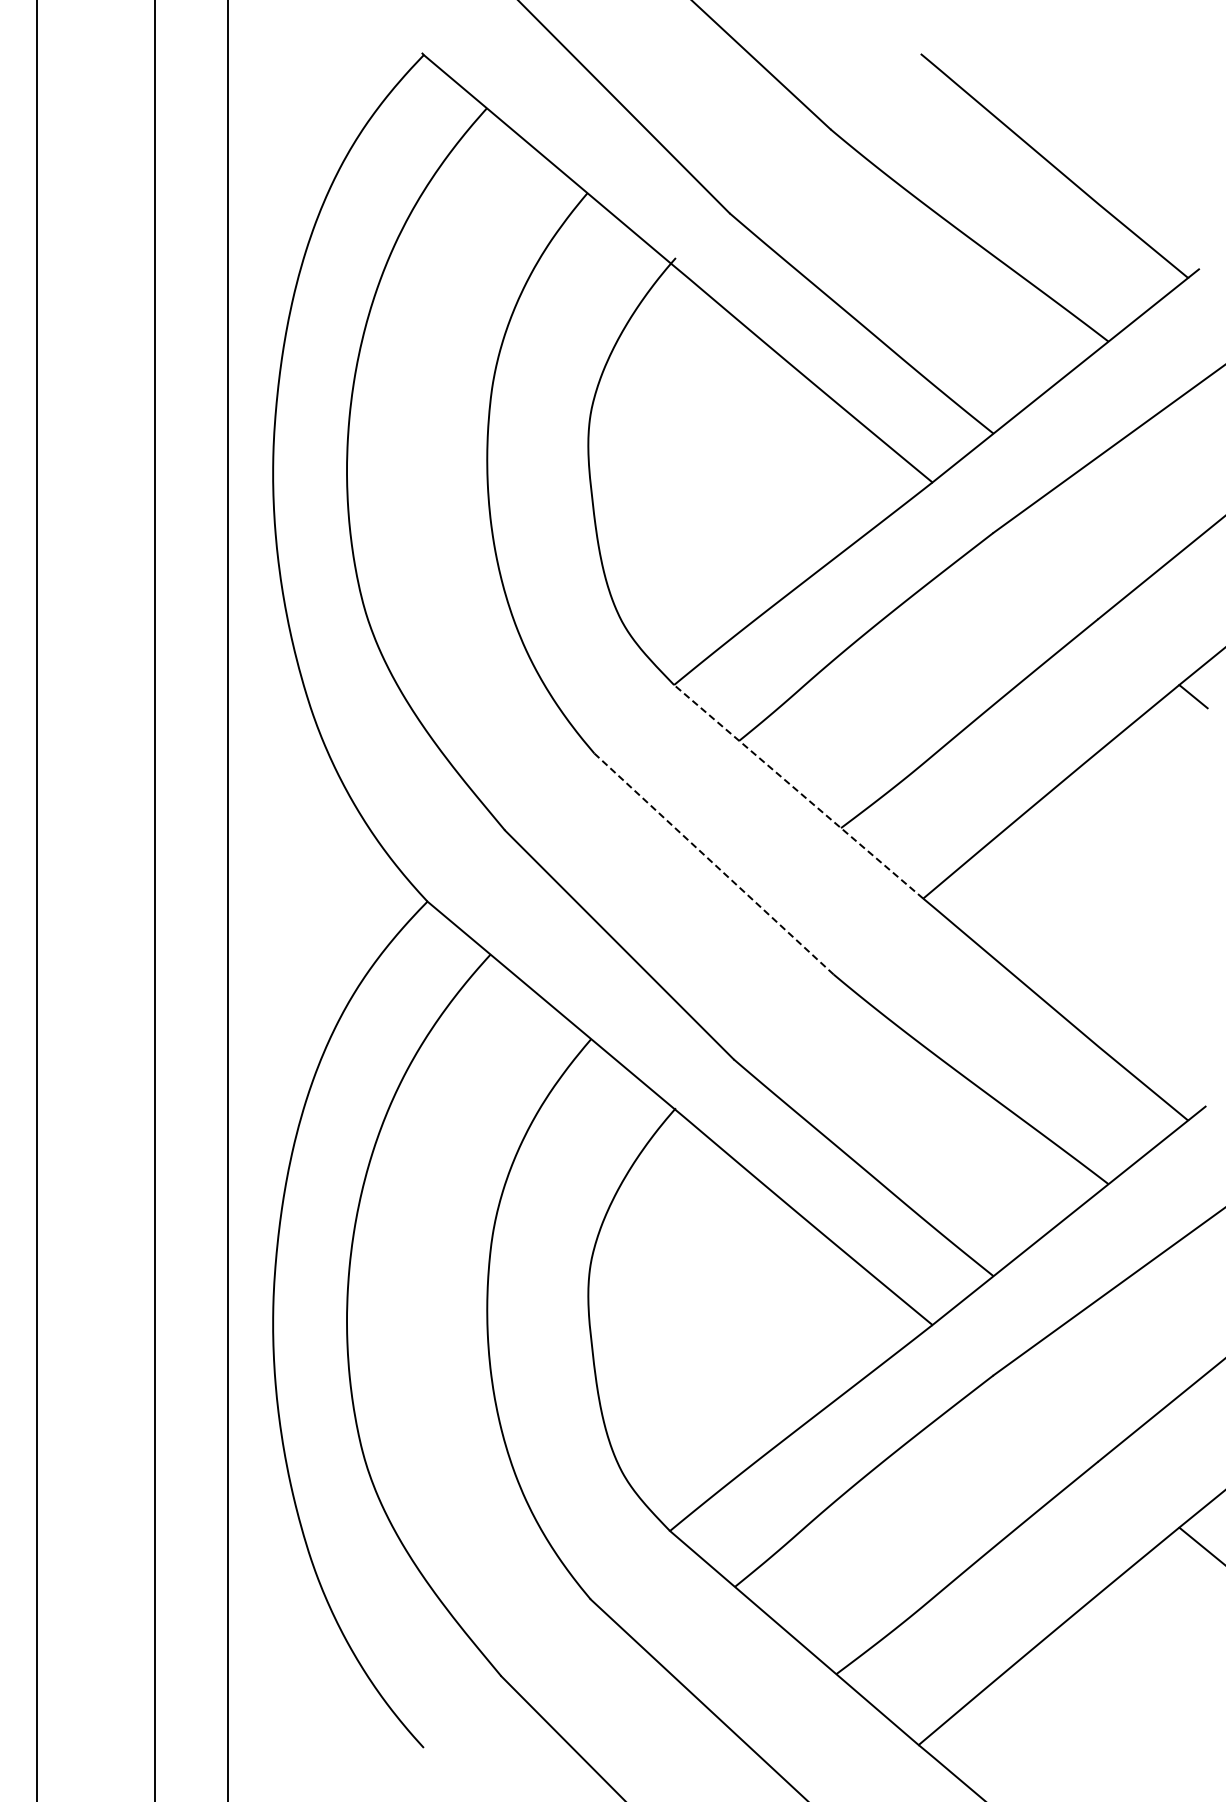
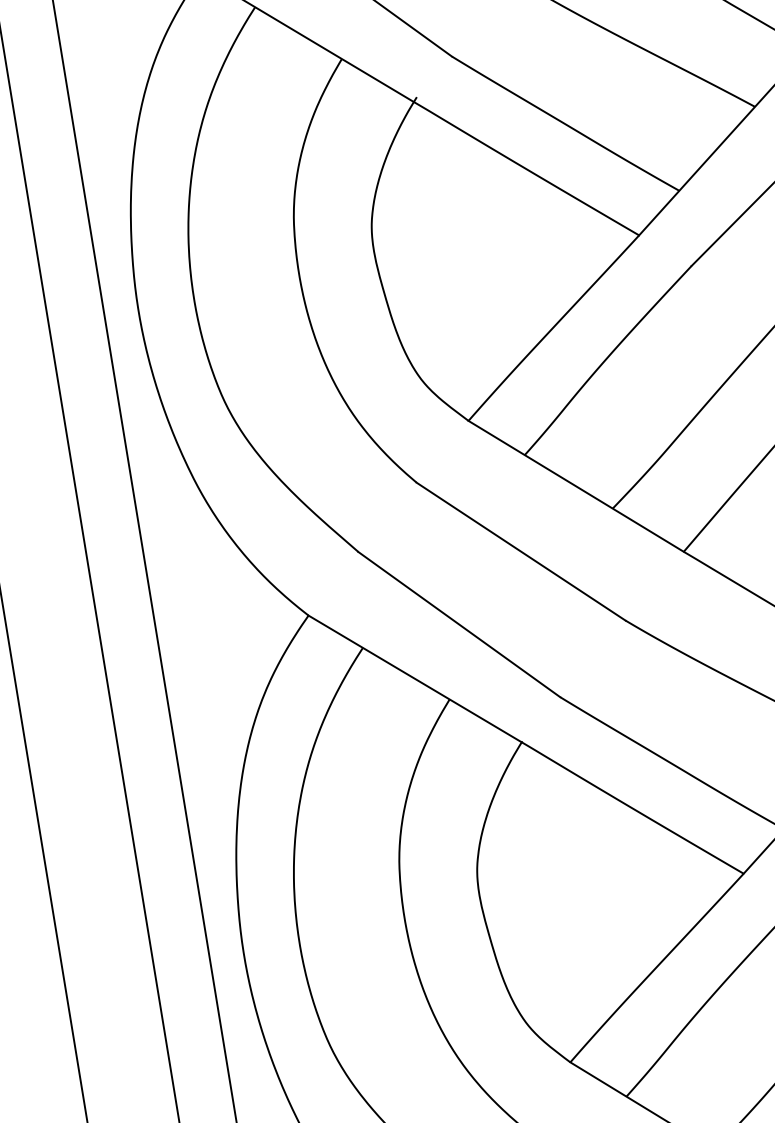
line: (798, 791) -> (575, 486), dashed -> solid
line: (714, 864) -> (521, 551), dashed -> solid

